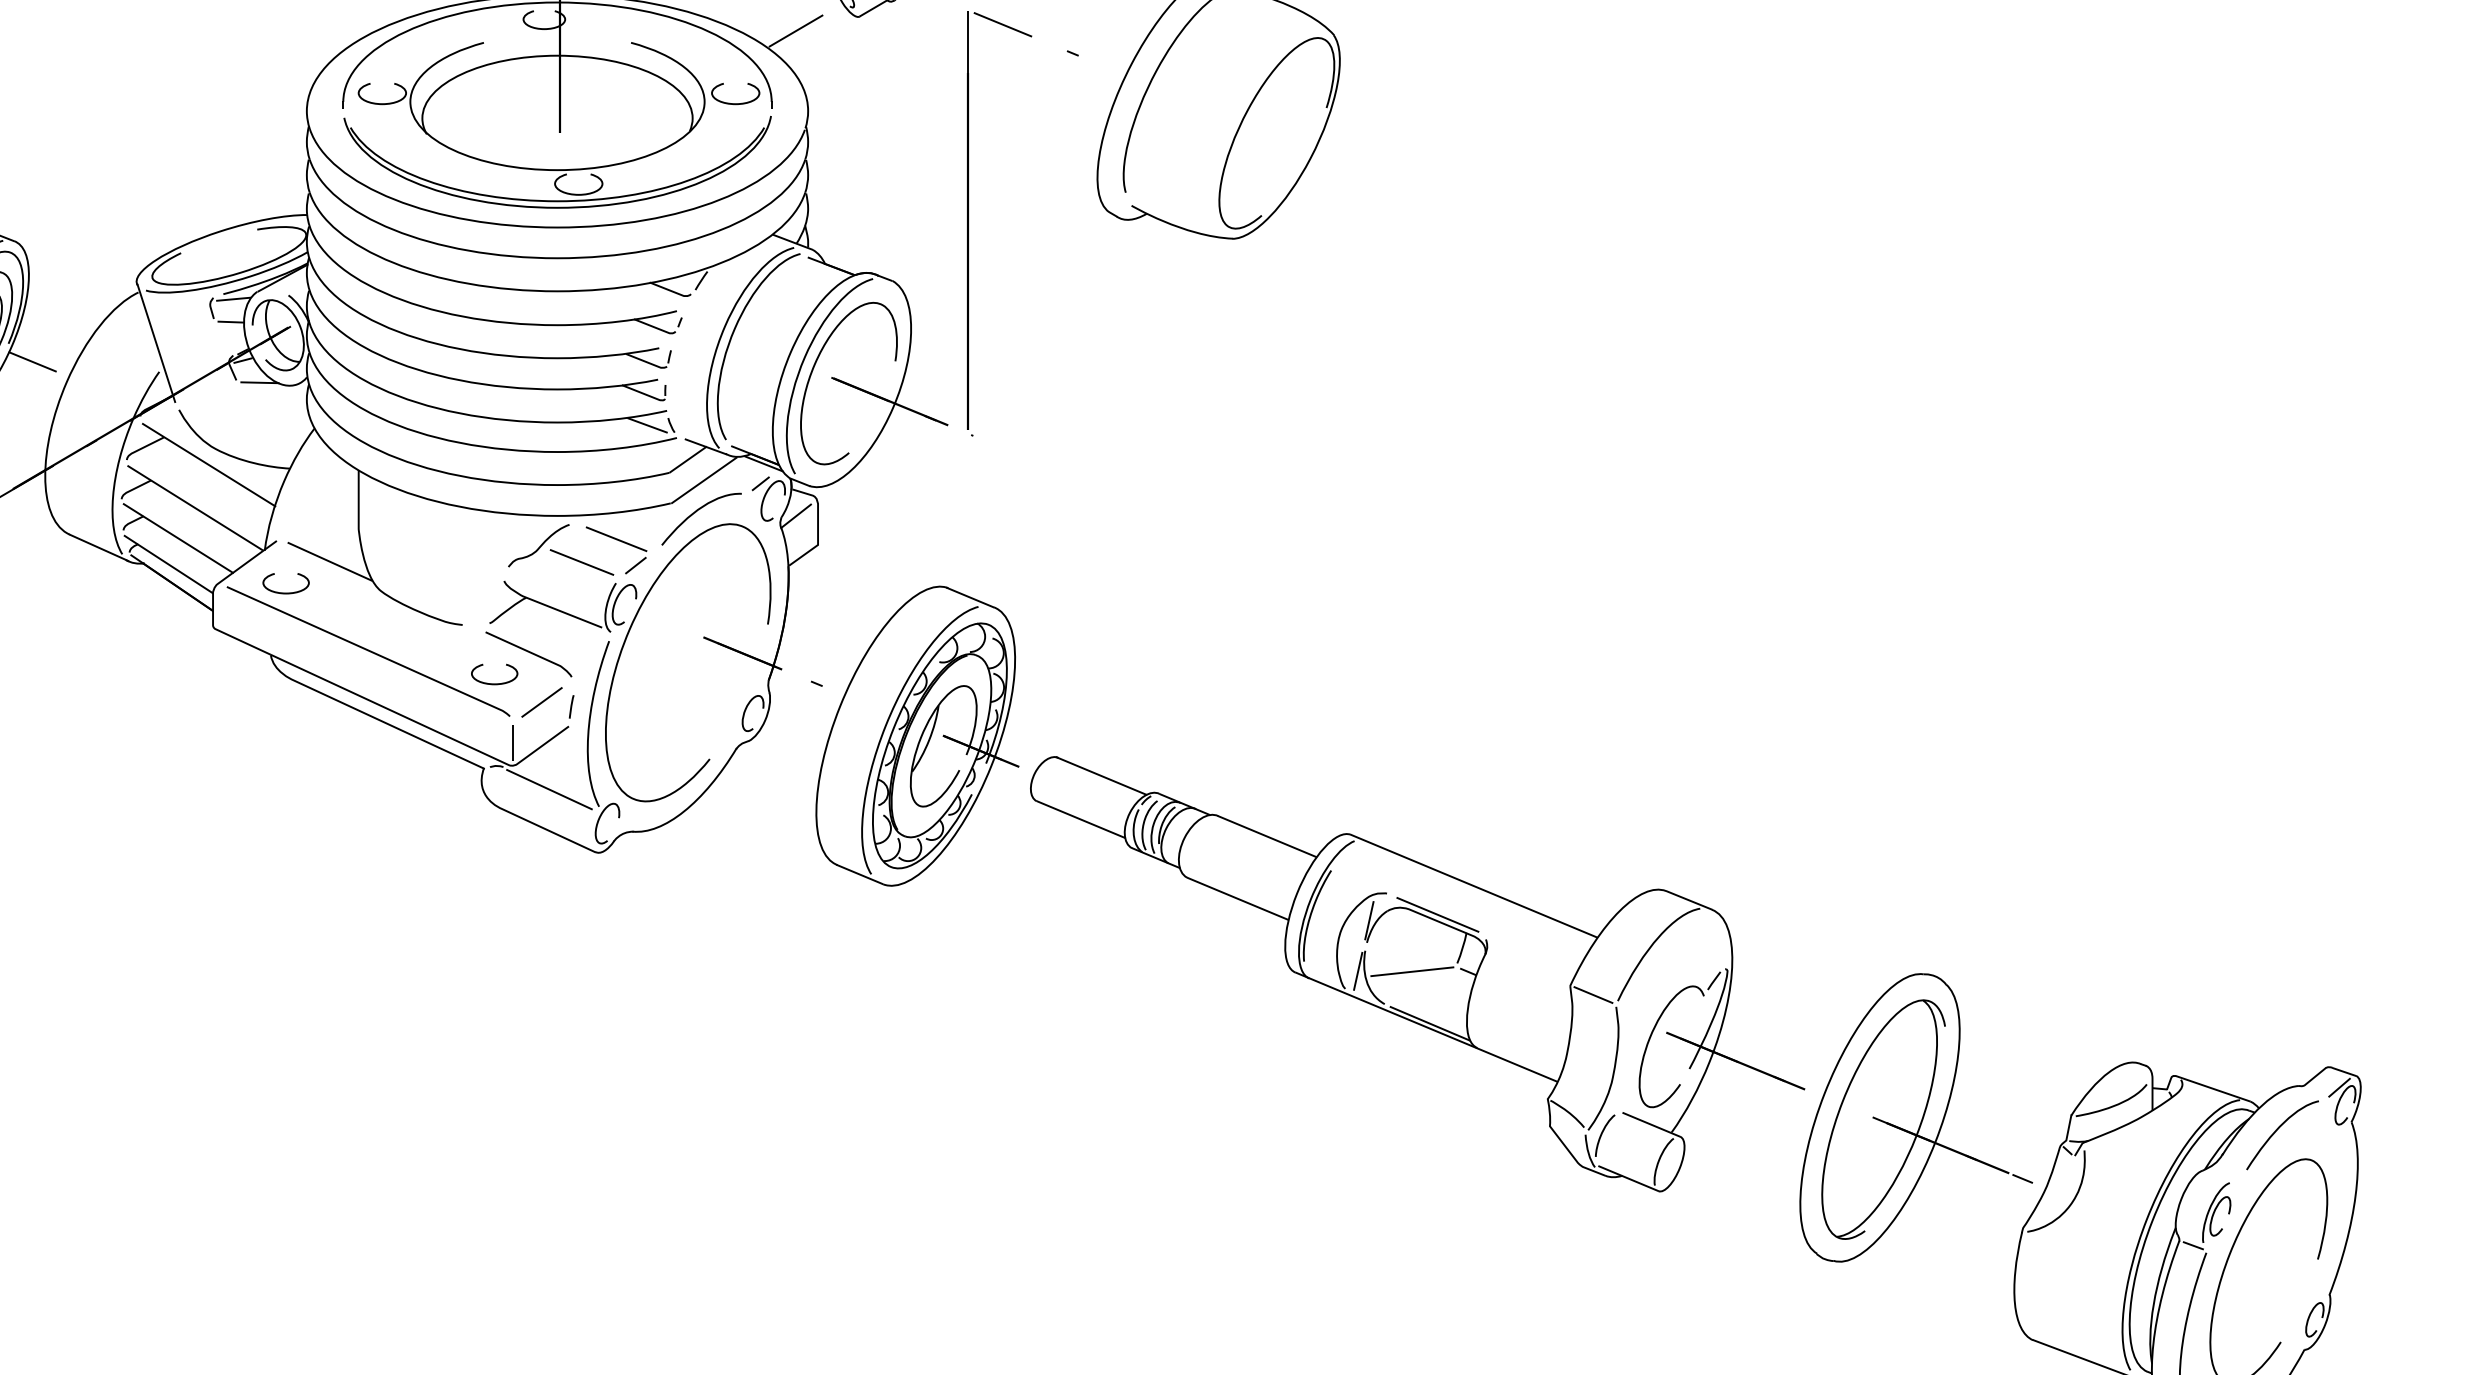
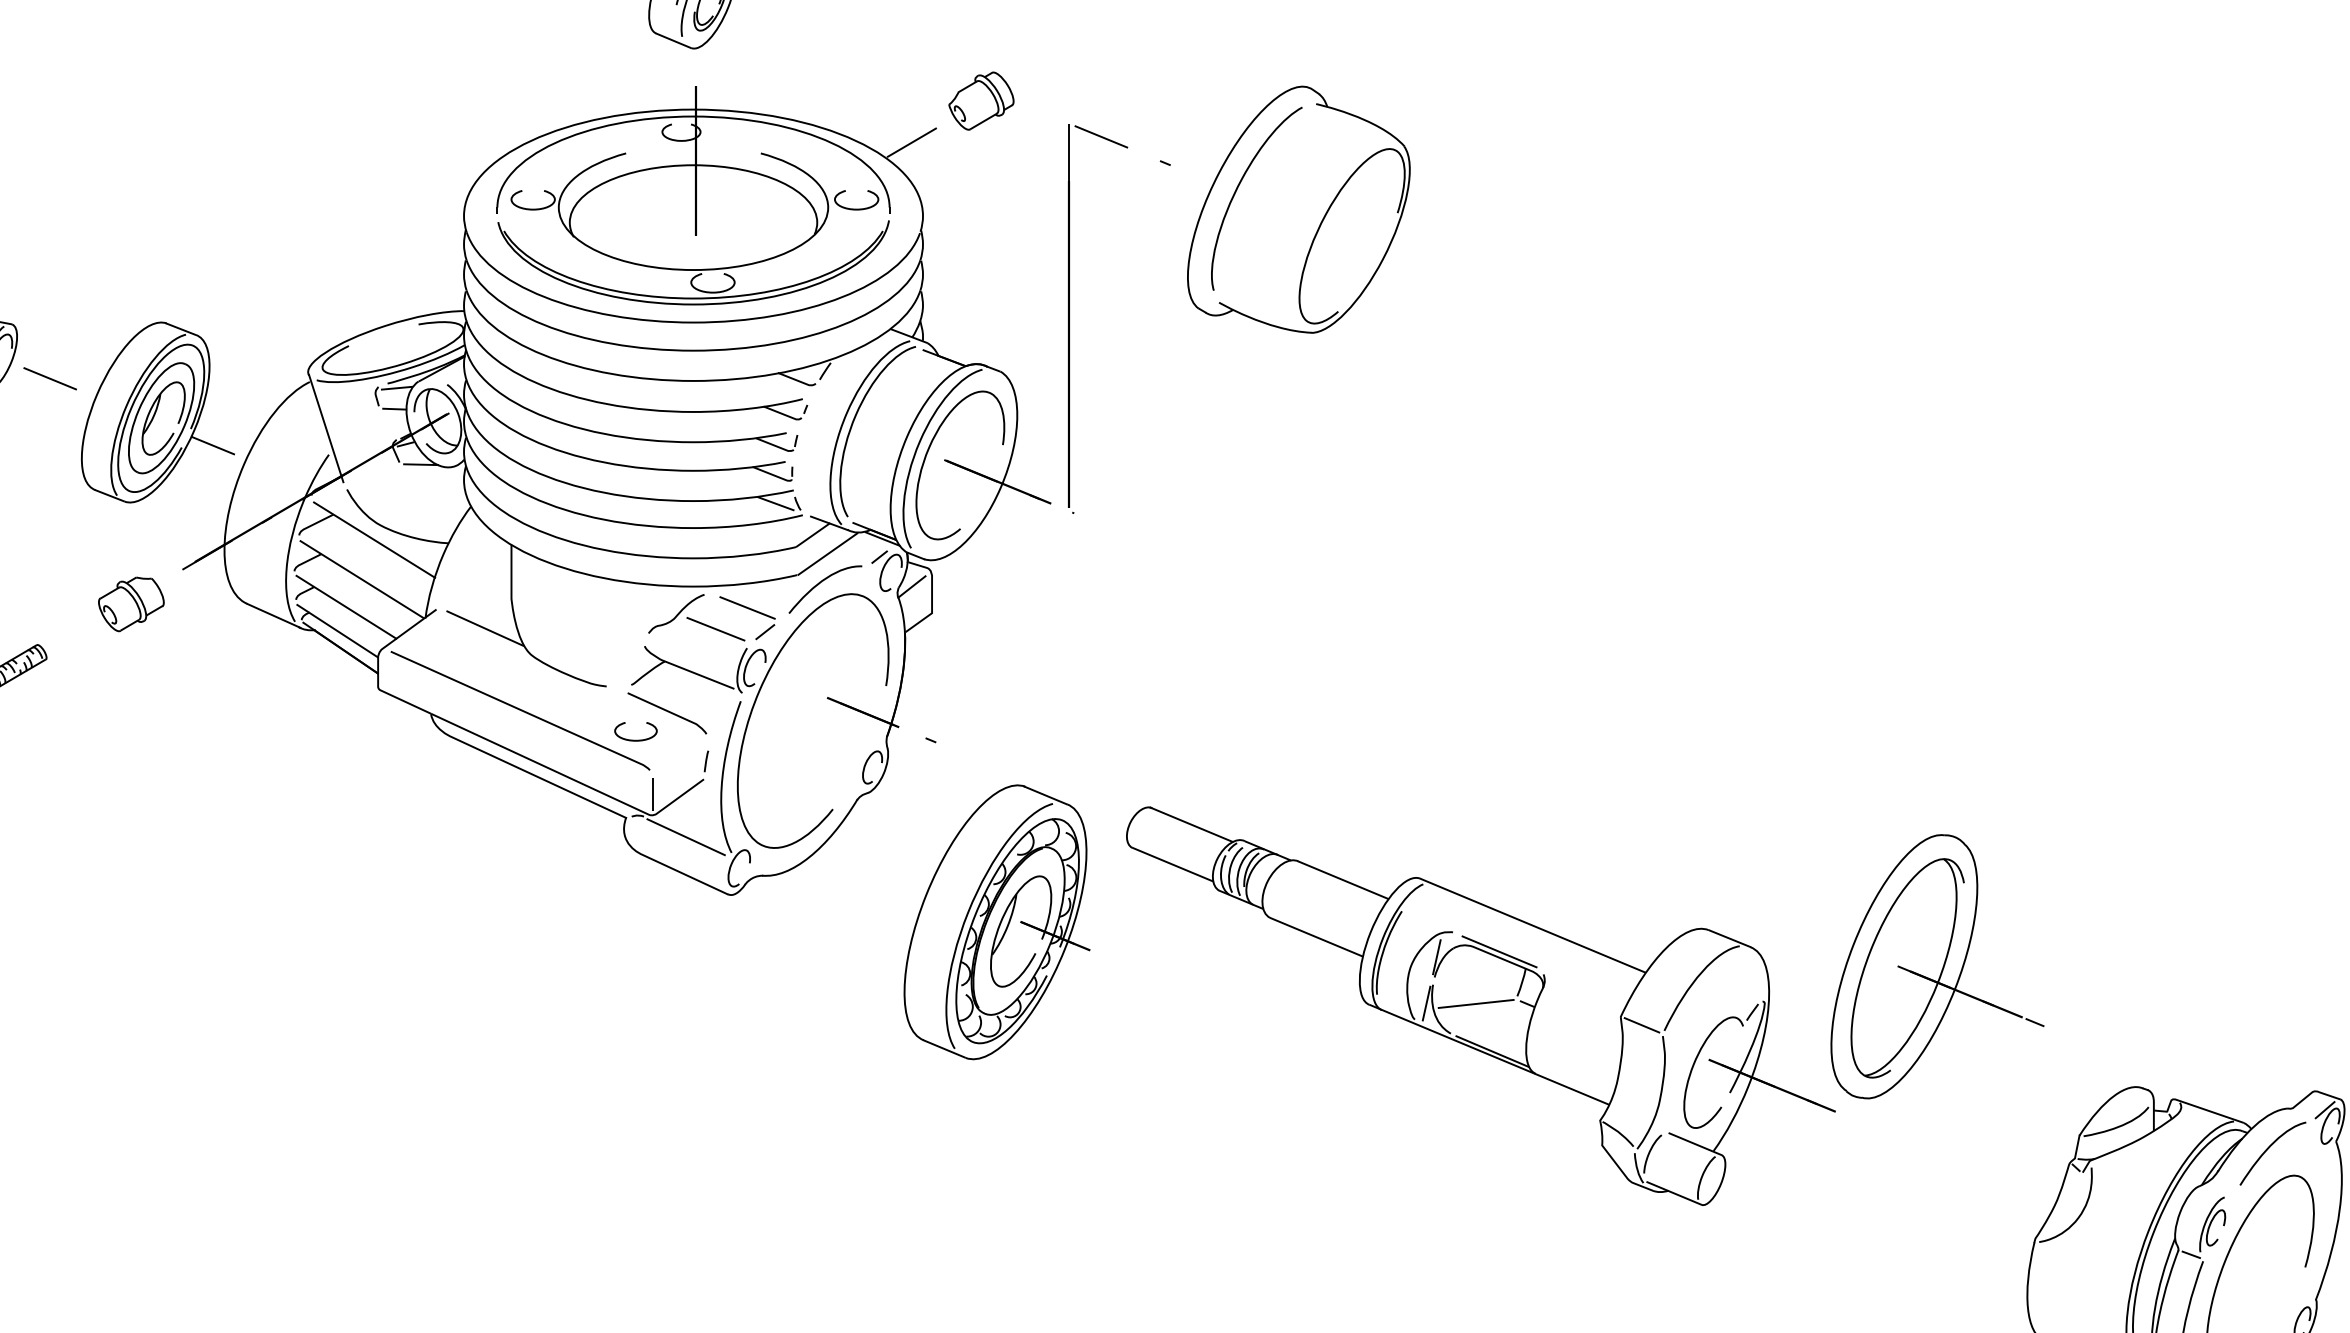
curve: (285, 592) -> (444, 656), removed
line: (542, 702) -> (679, 757), removed
part: (916, 736) -> (996, 922), moved
part: (1916, 1117) -> (1937, 966), moved

